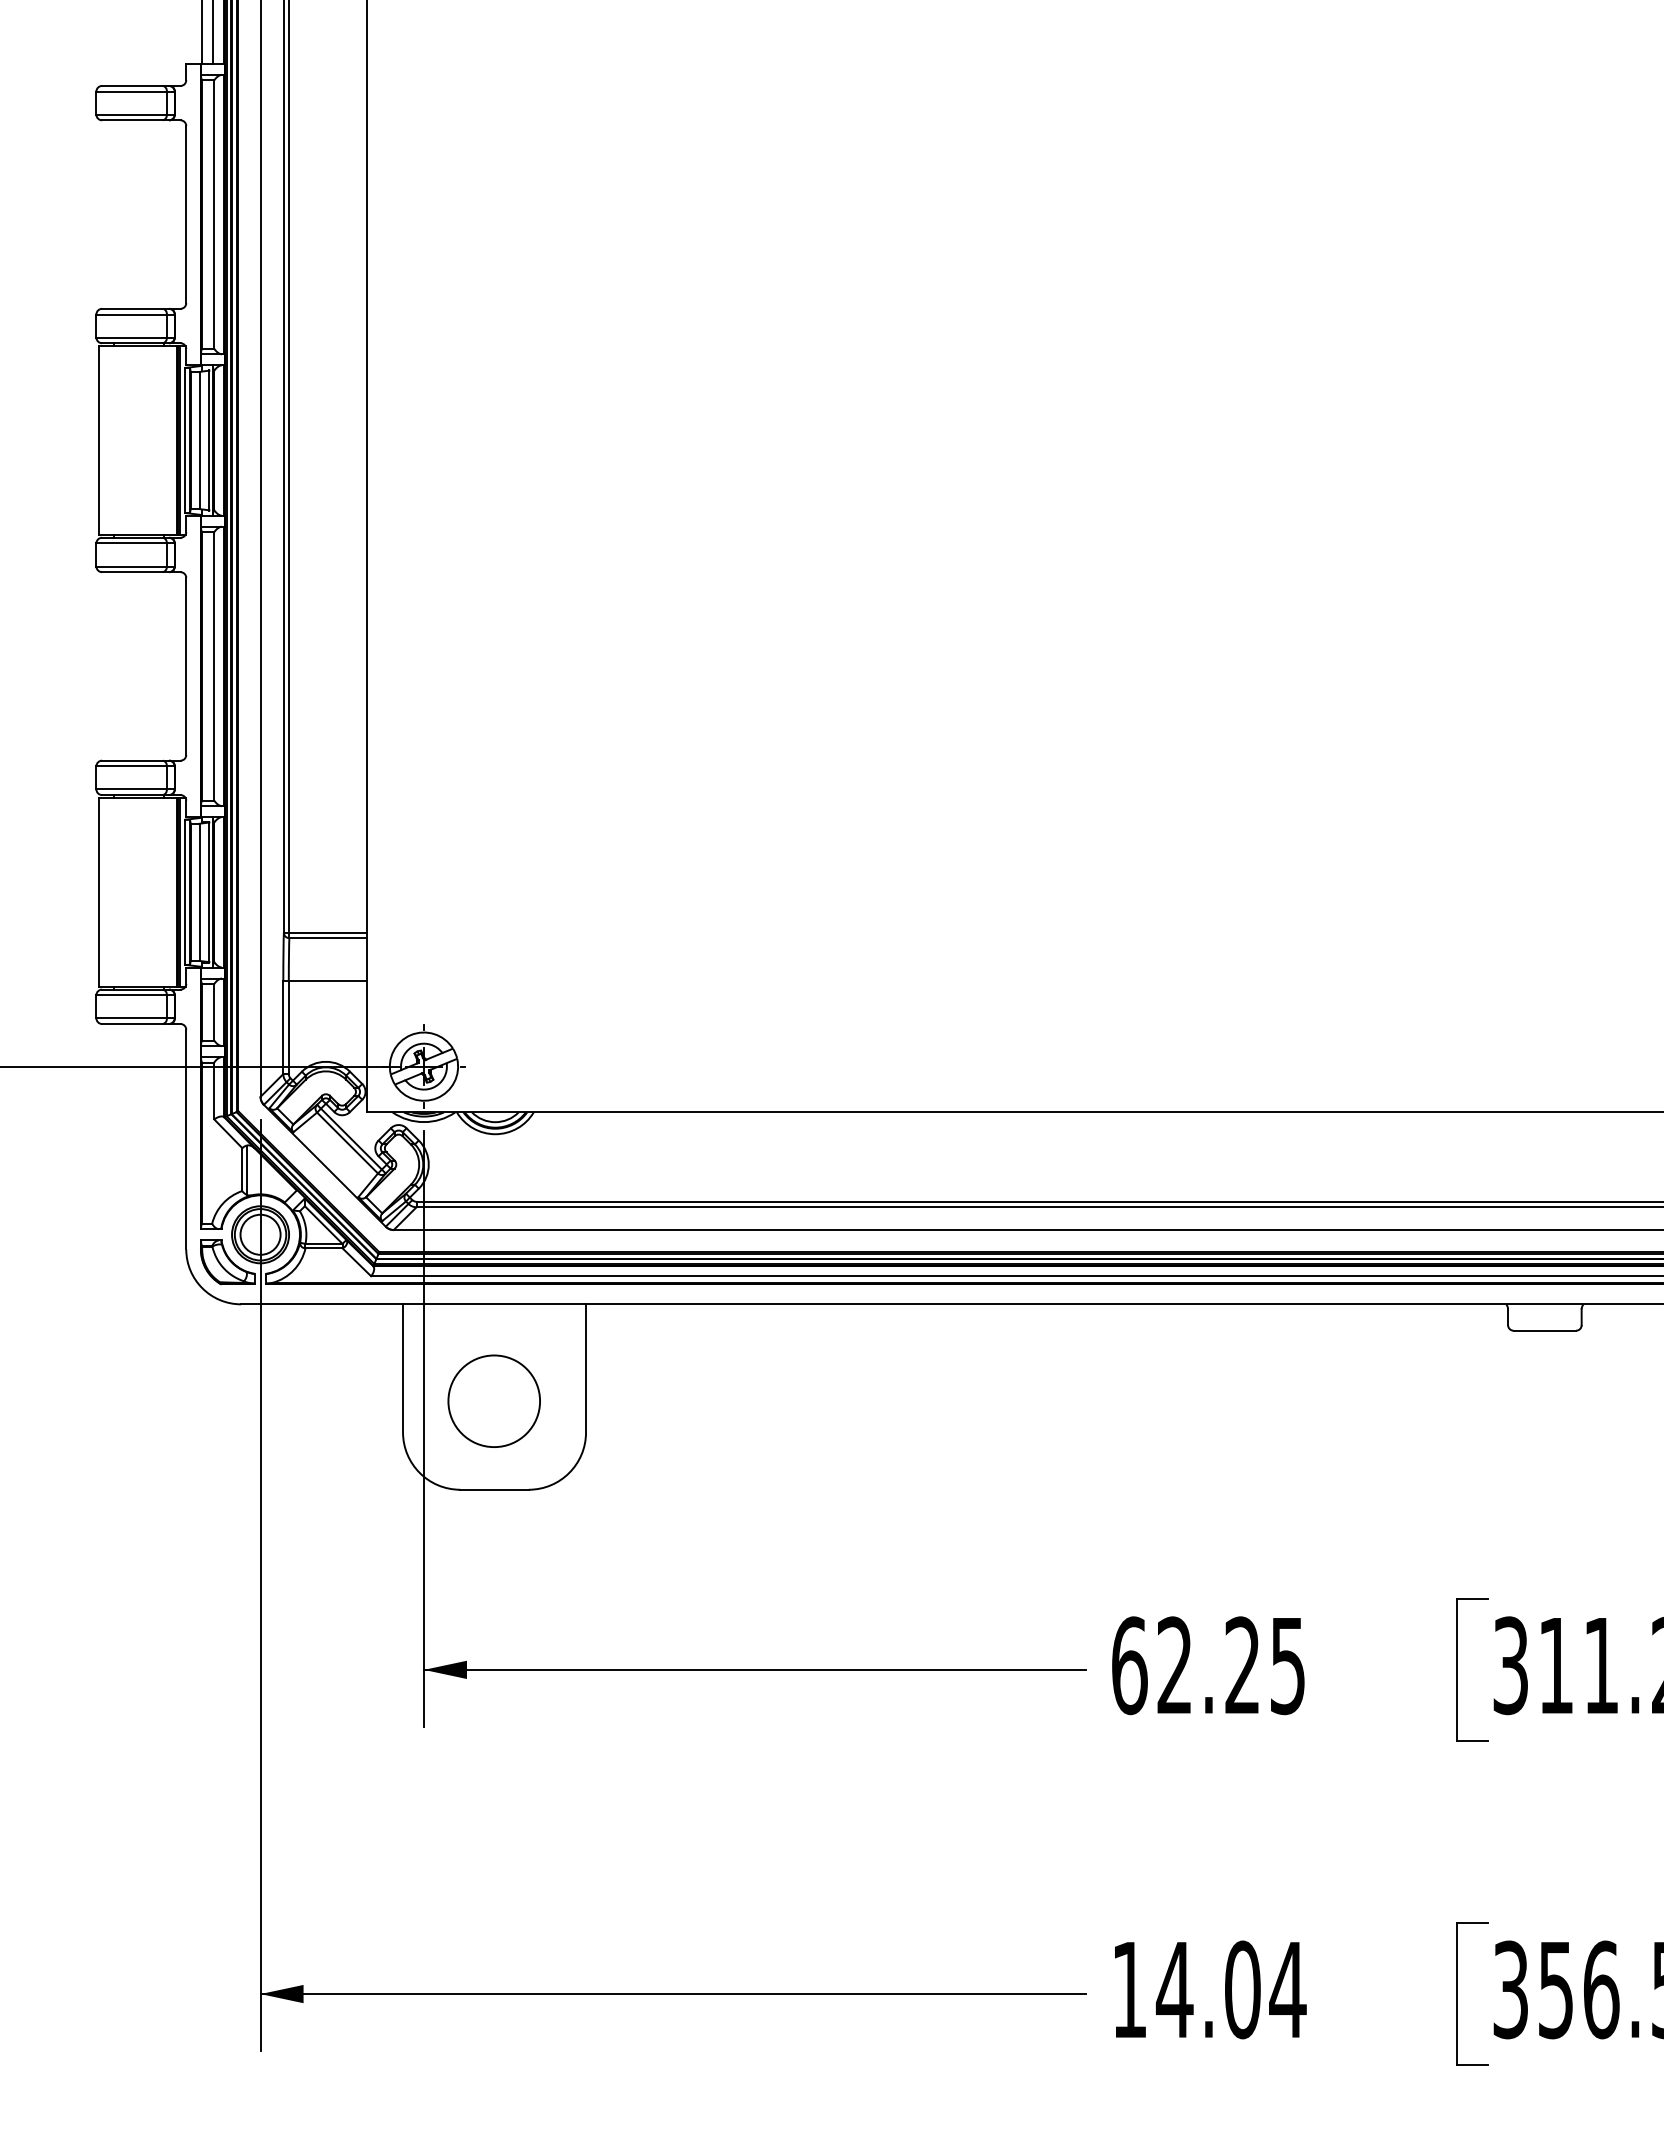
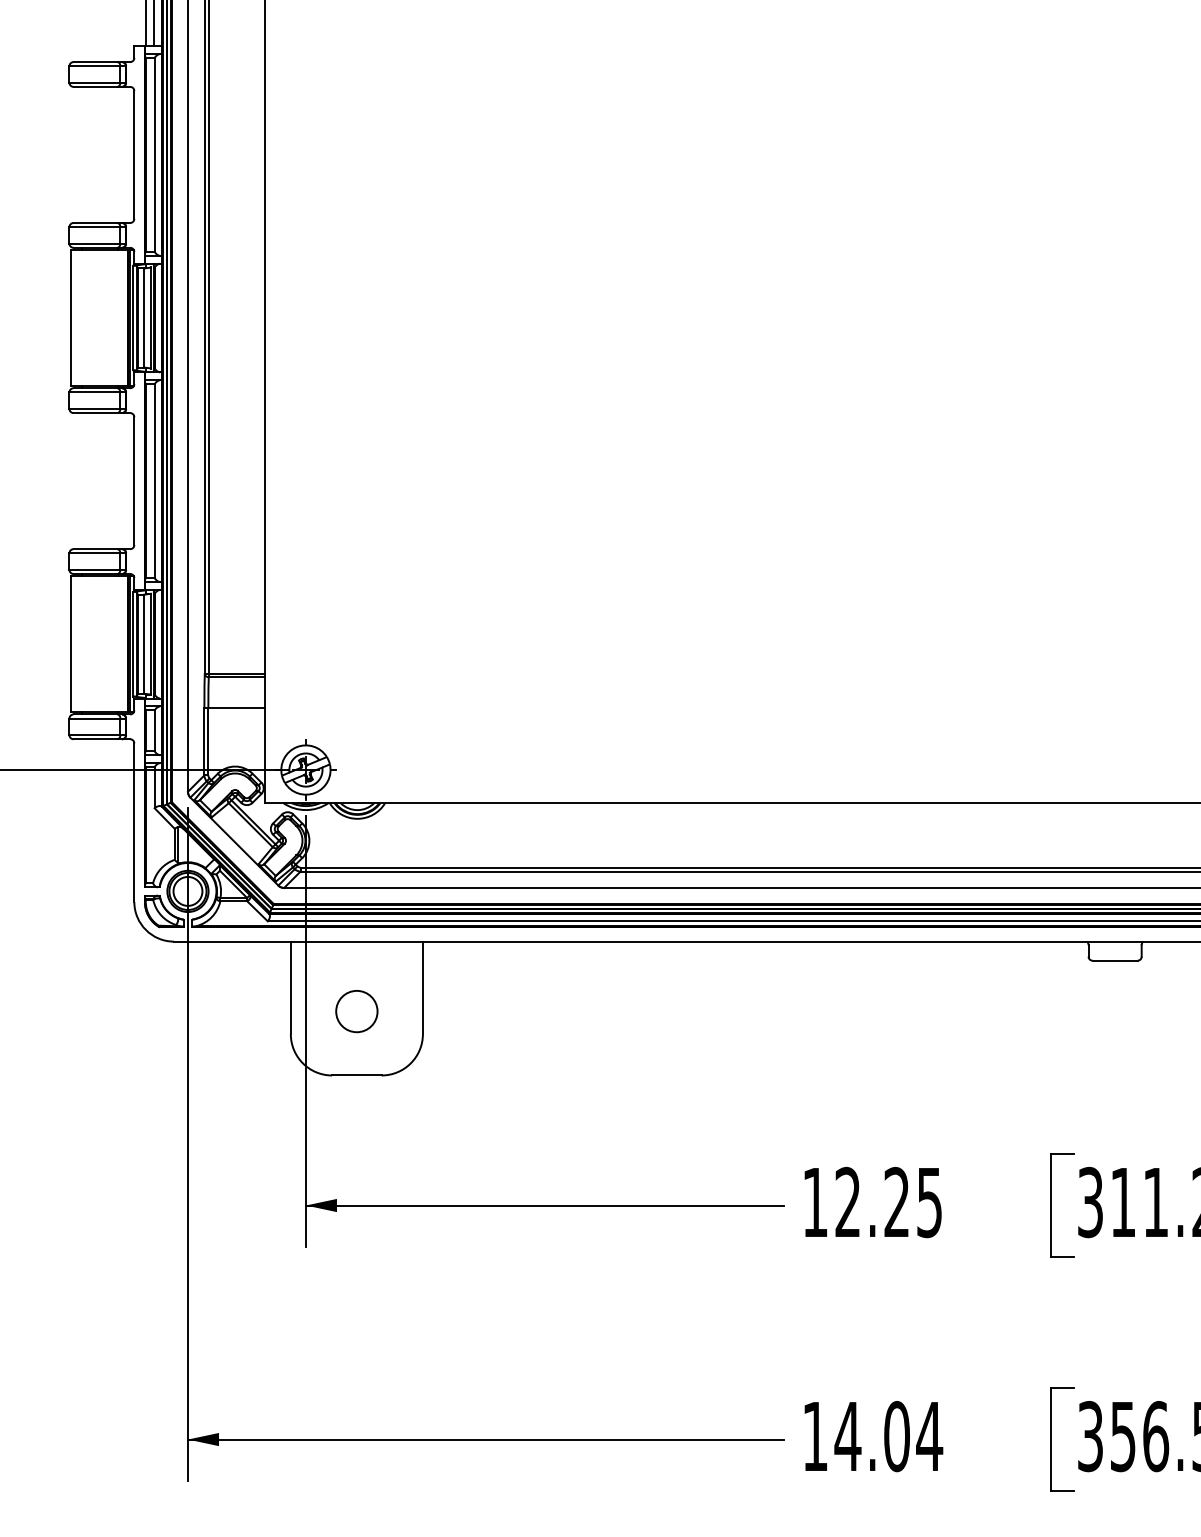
circle: (494, 1400) -> (356, 1011), size x0.62
text: (1129, 1665) -> (815, 1202), 62.25 -> 12.25

